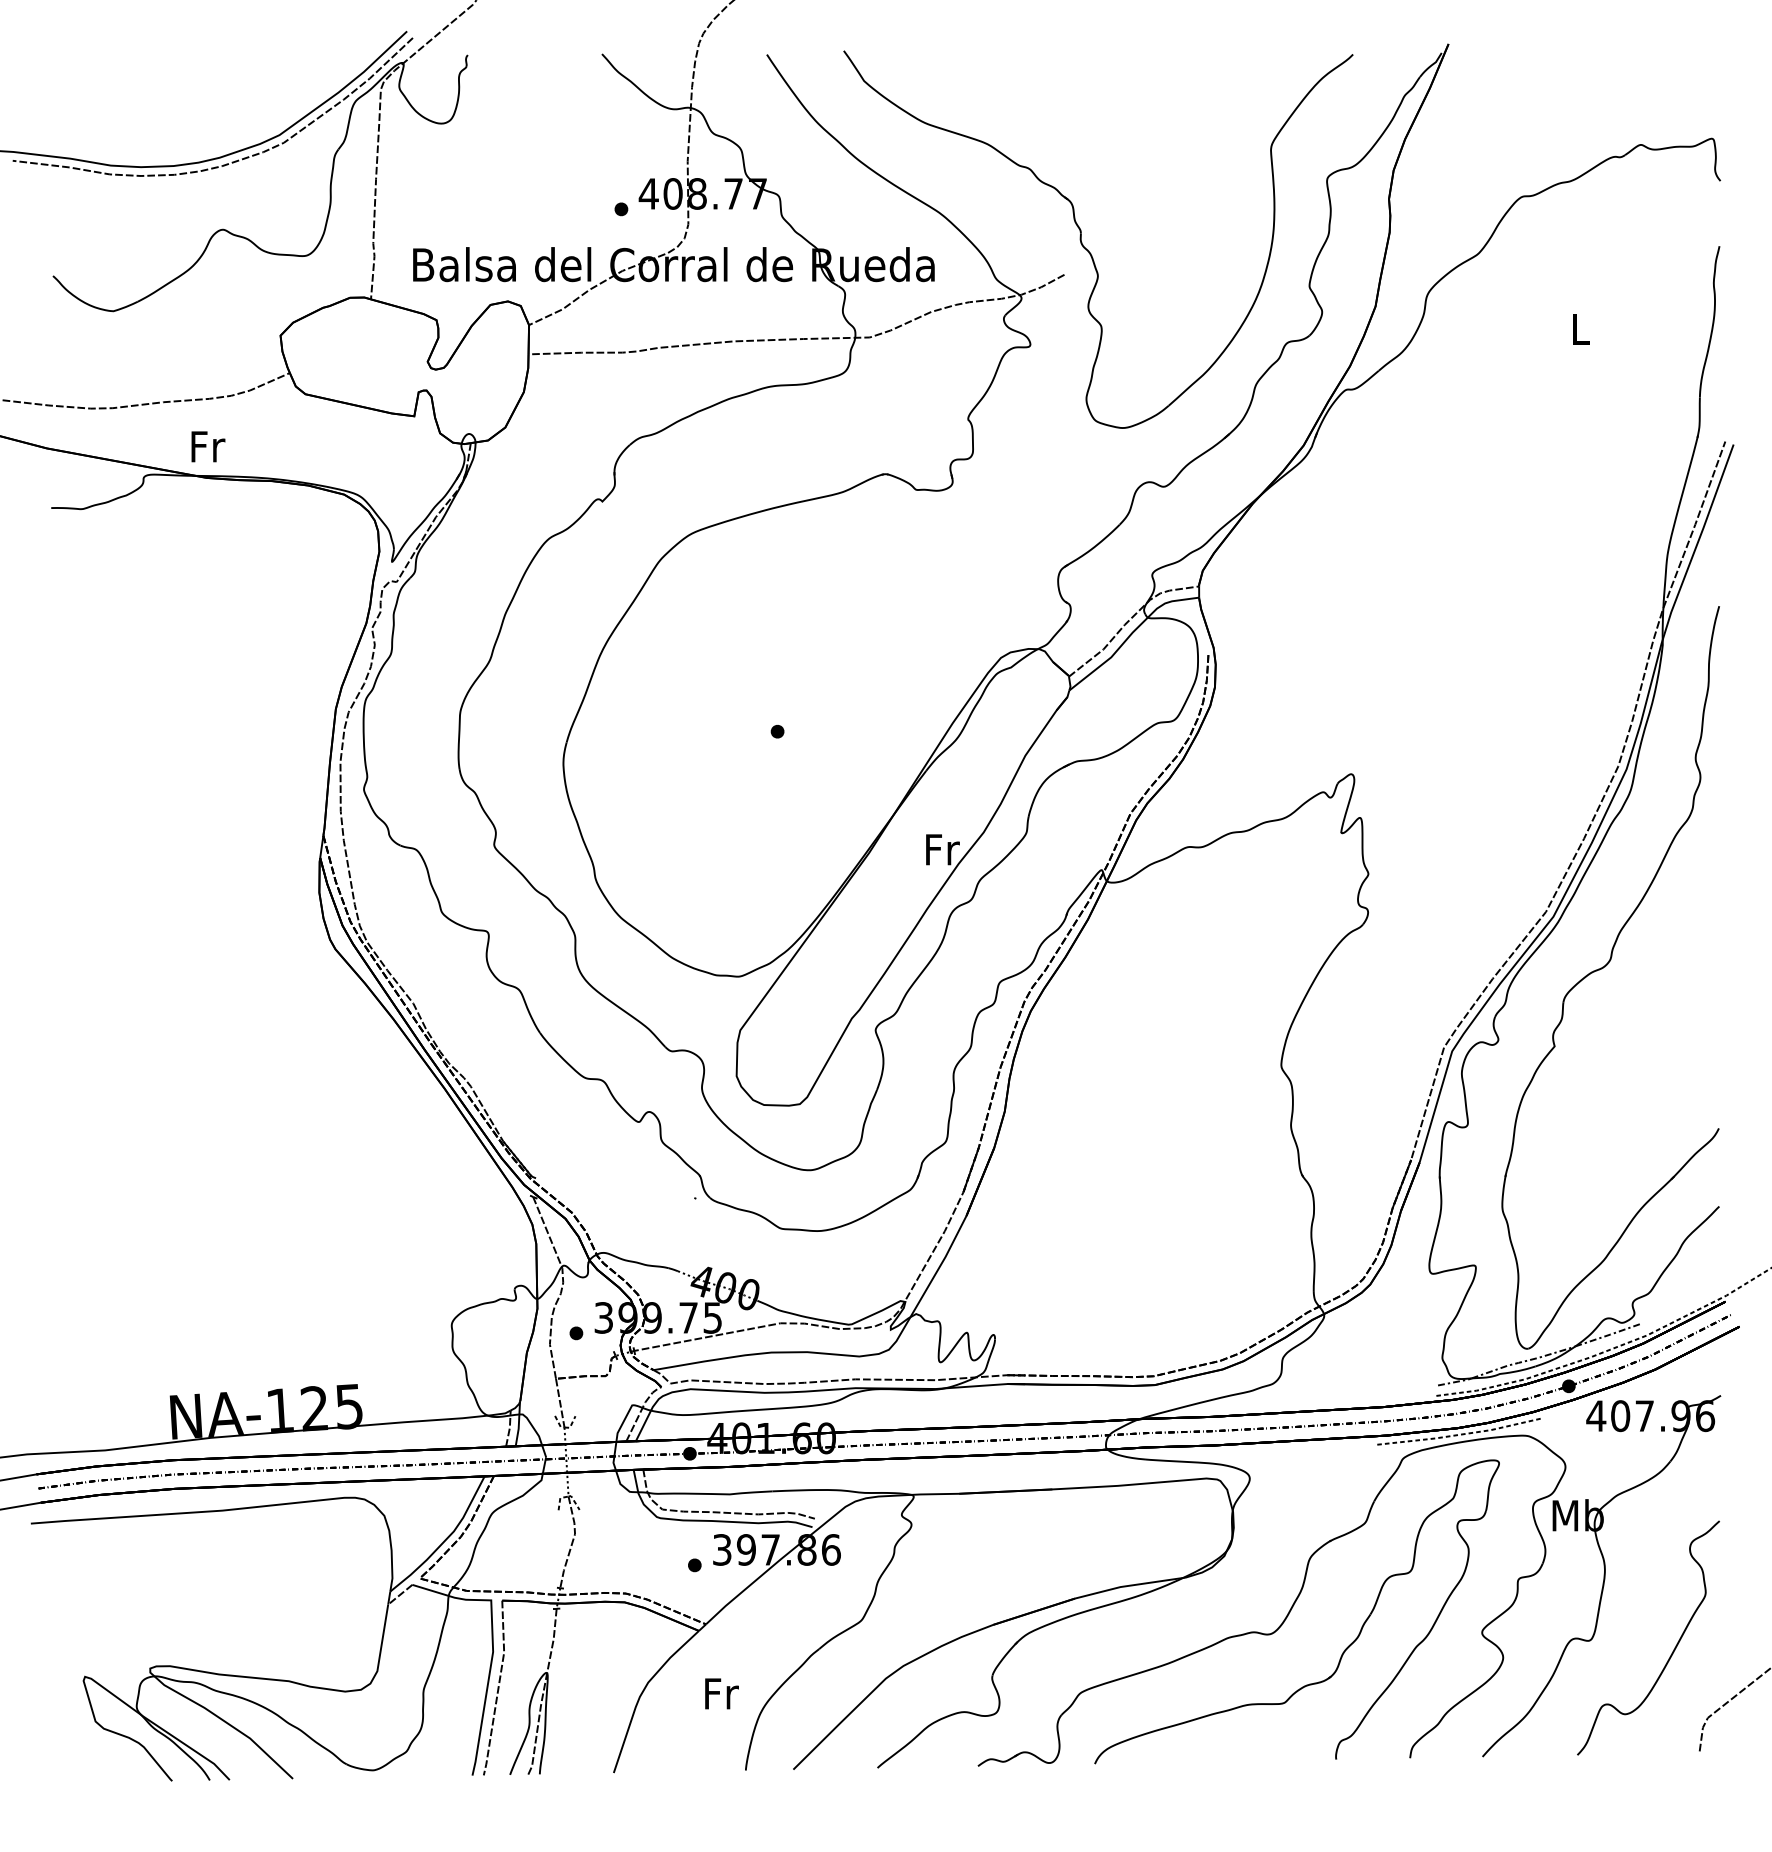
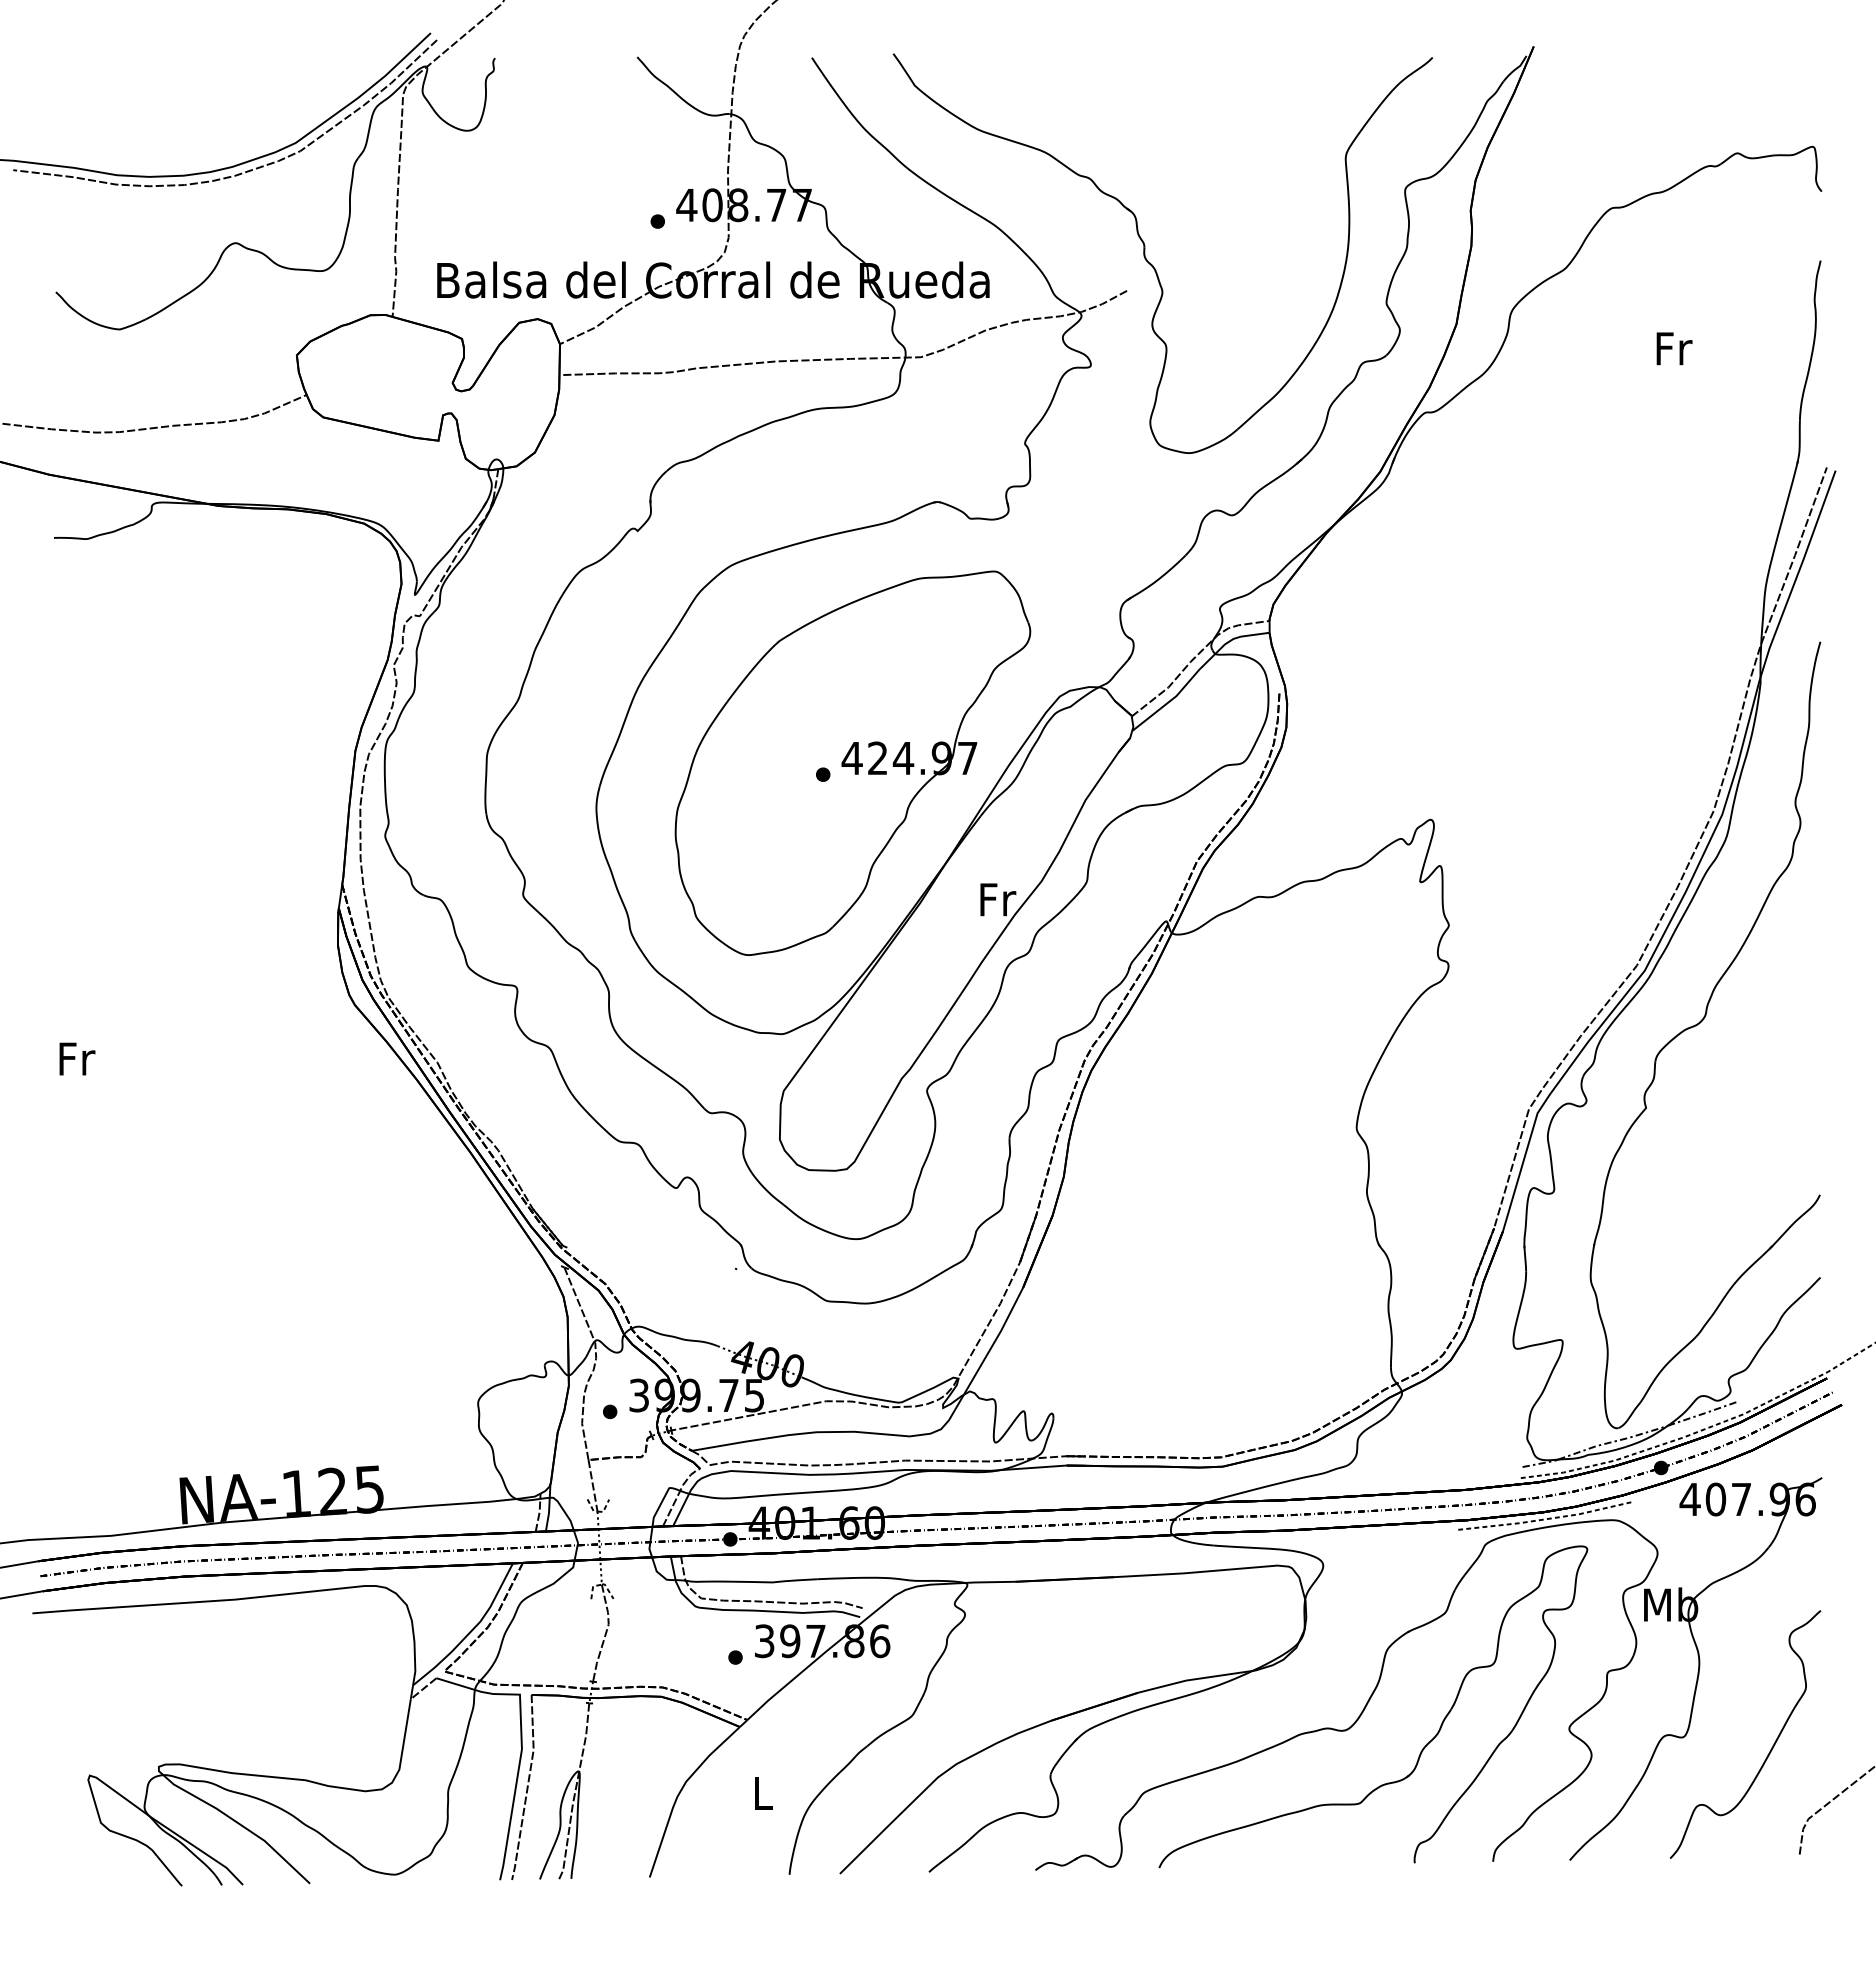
text: (1581, 329) -> (1674, 348), L -> Fr
text: (208, 446) -> (77, 1058), moved
part: (805, 720) -> (852, 762), added
text: (722, 1693) -> (764, 1793), Fr -> L

